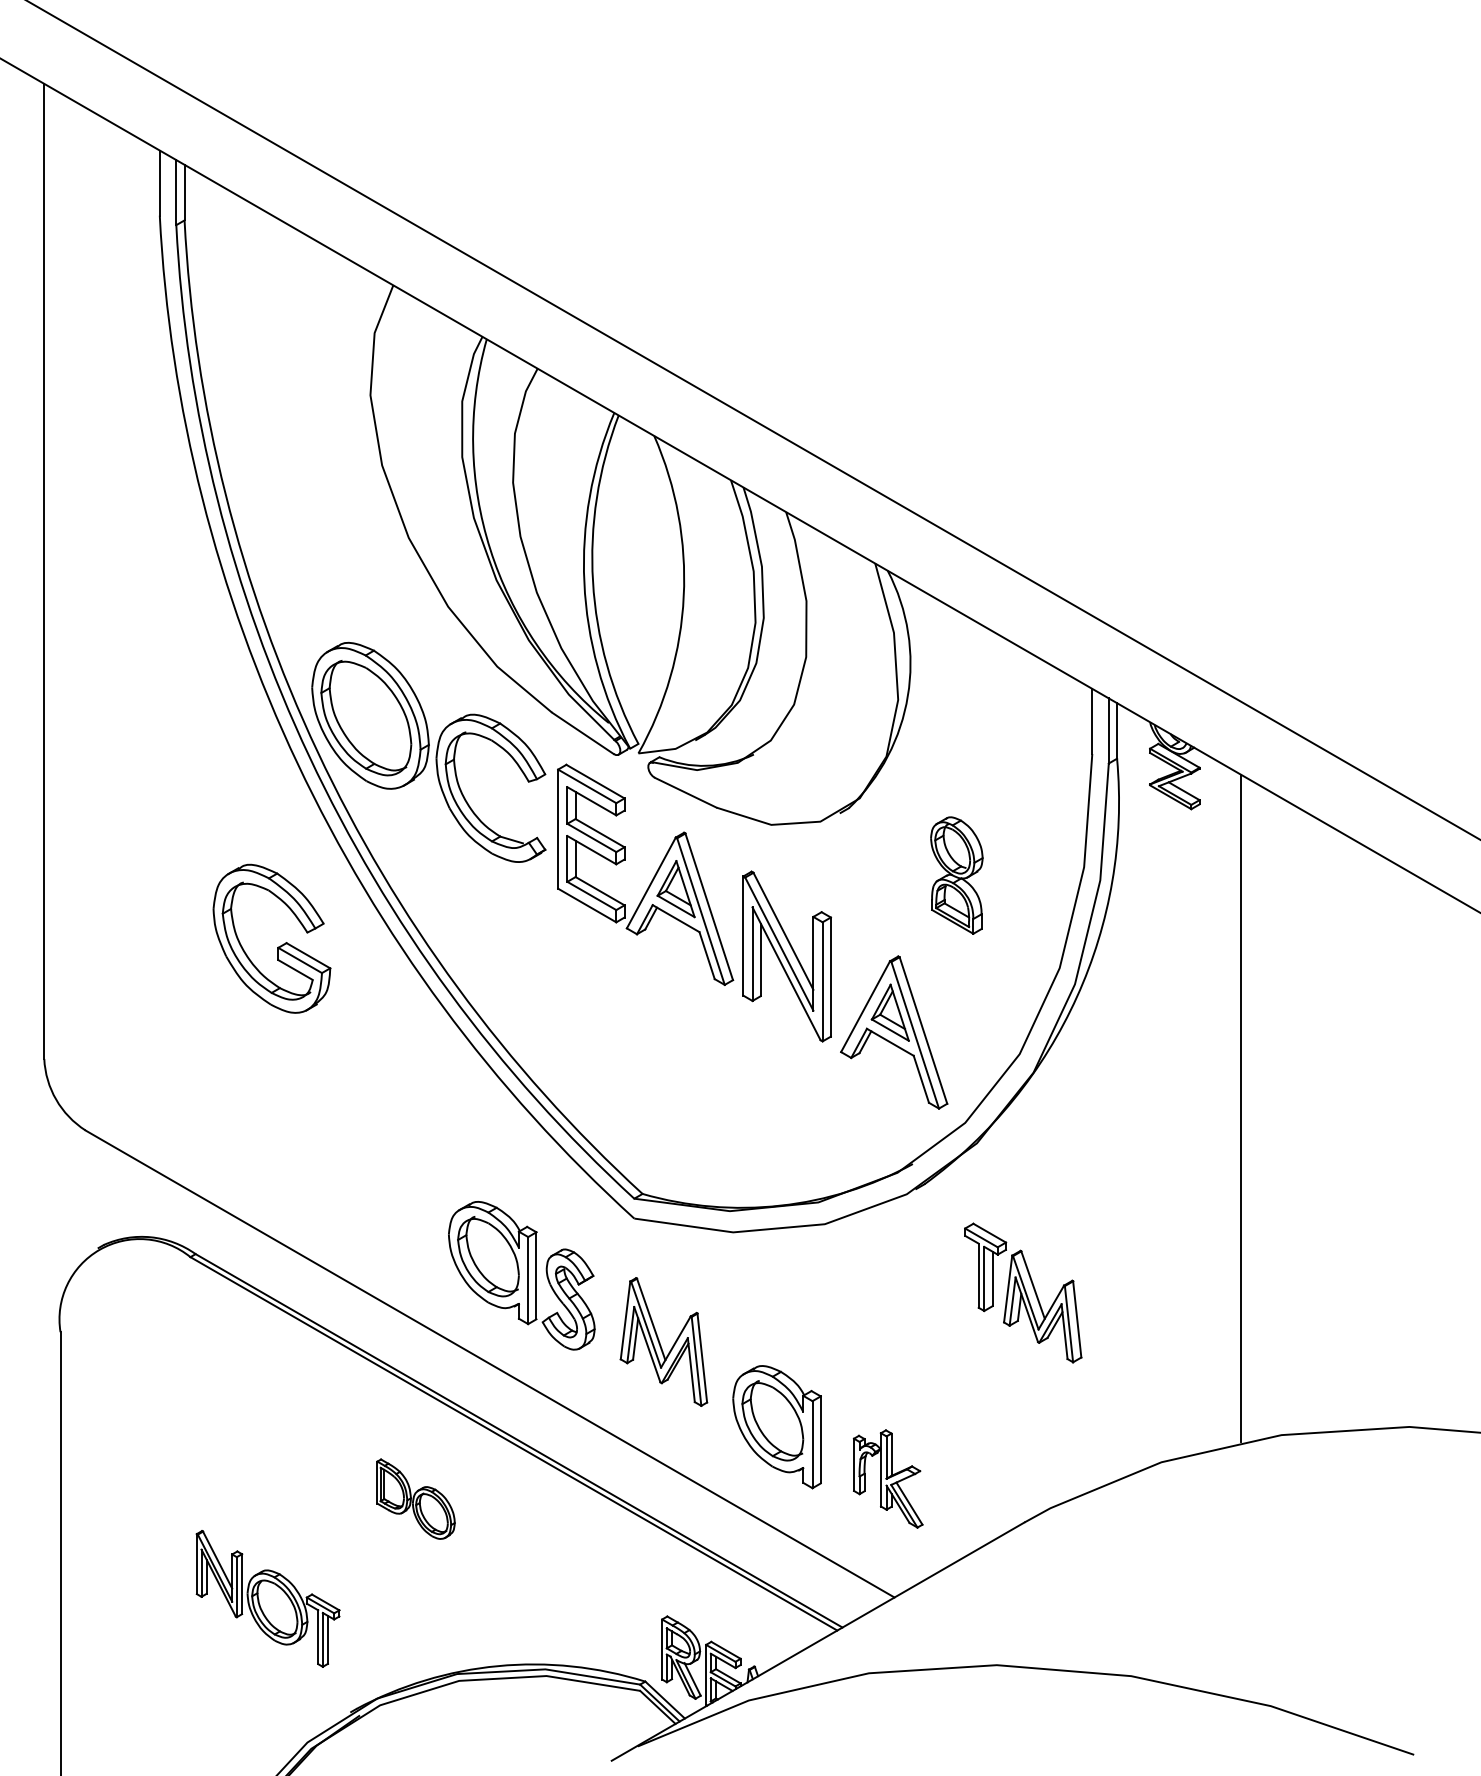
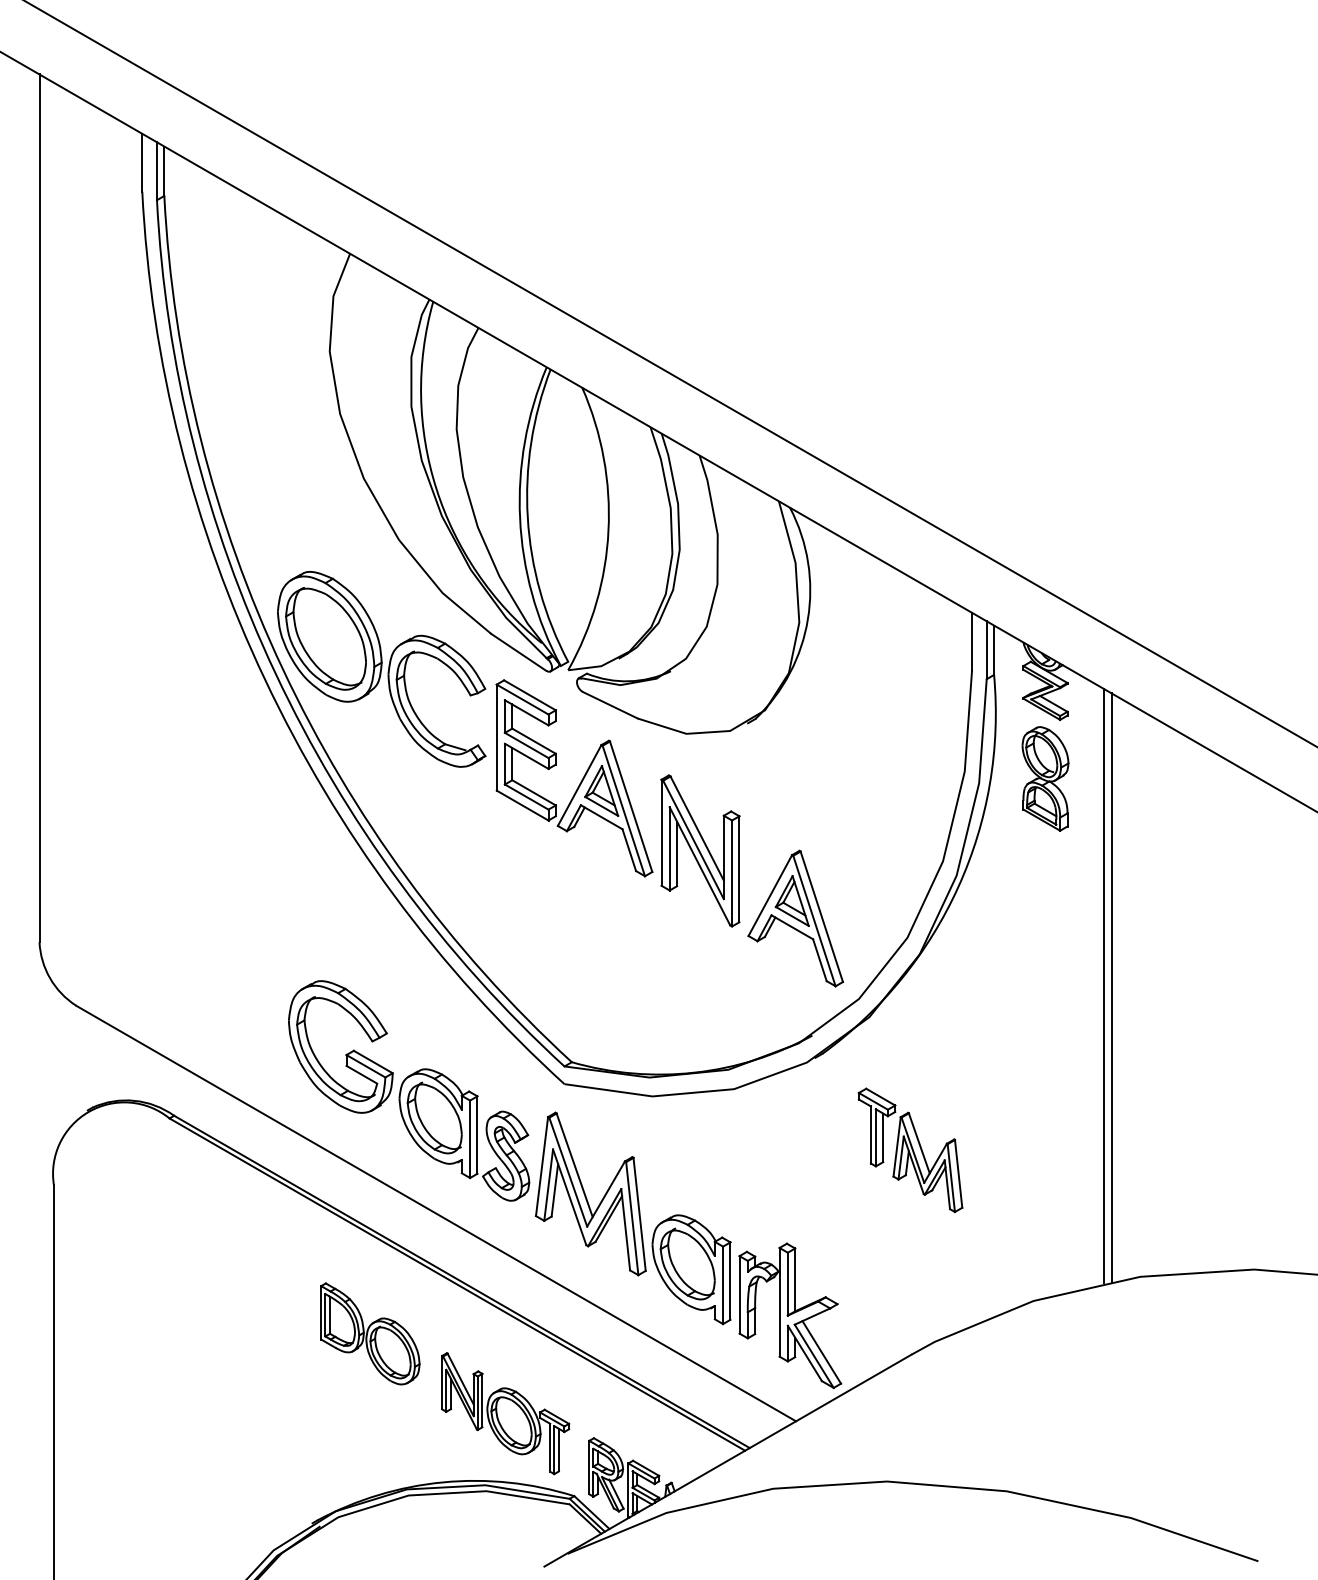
part: (956, 875) -> (1045, 778), moved
part: (278, 946) -> (346, 1053), moved
line: (1249, 1109) -> (1111, 987), added
part: (663, 1341) -> (590, 1193), size x1.43
part: (888, 1478) -> (790, 1315), size x1.67
part: (415, 1498) -> (369, 1333), size x1.43
part: (267, 1598) -> (505, 1413), moved

